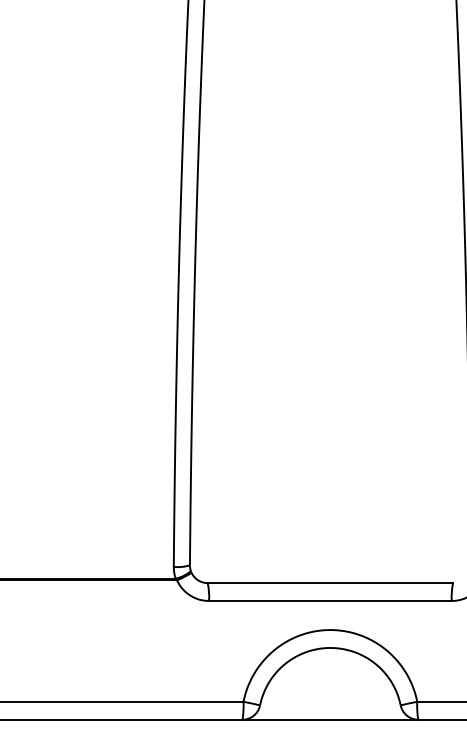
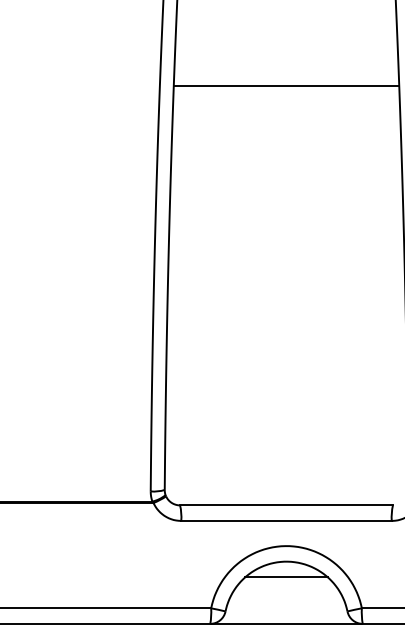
line: (330, 99) -> (286, 86), added
line: (330, 665) -> (286, 576), added

